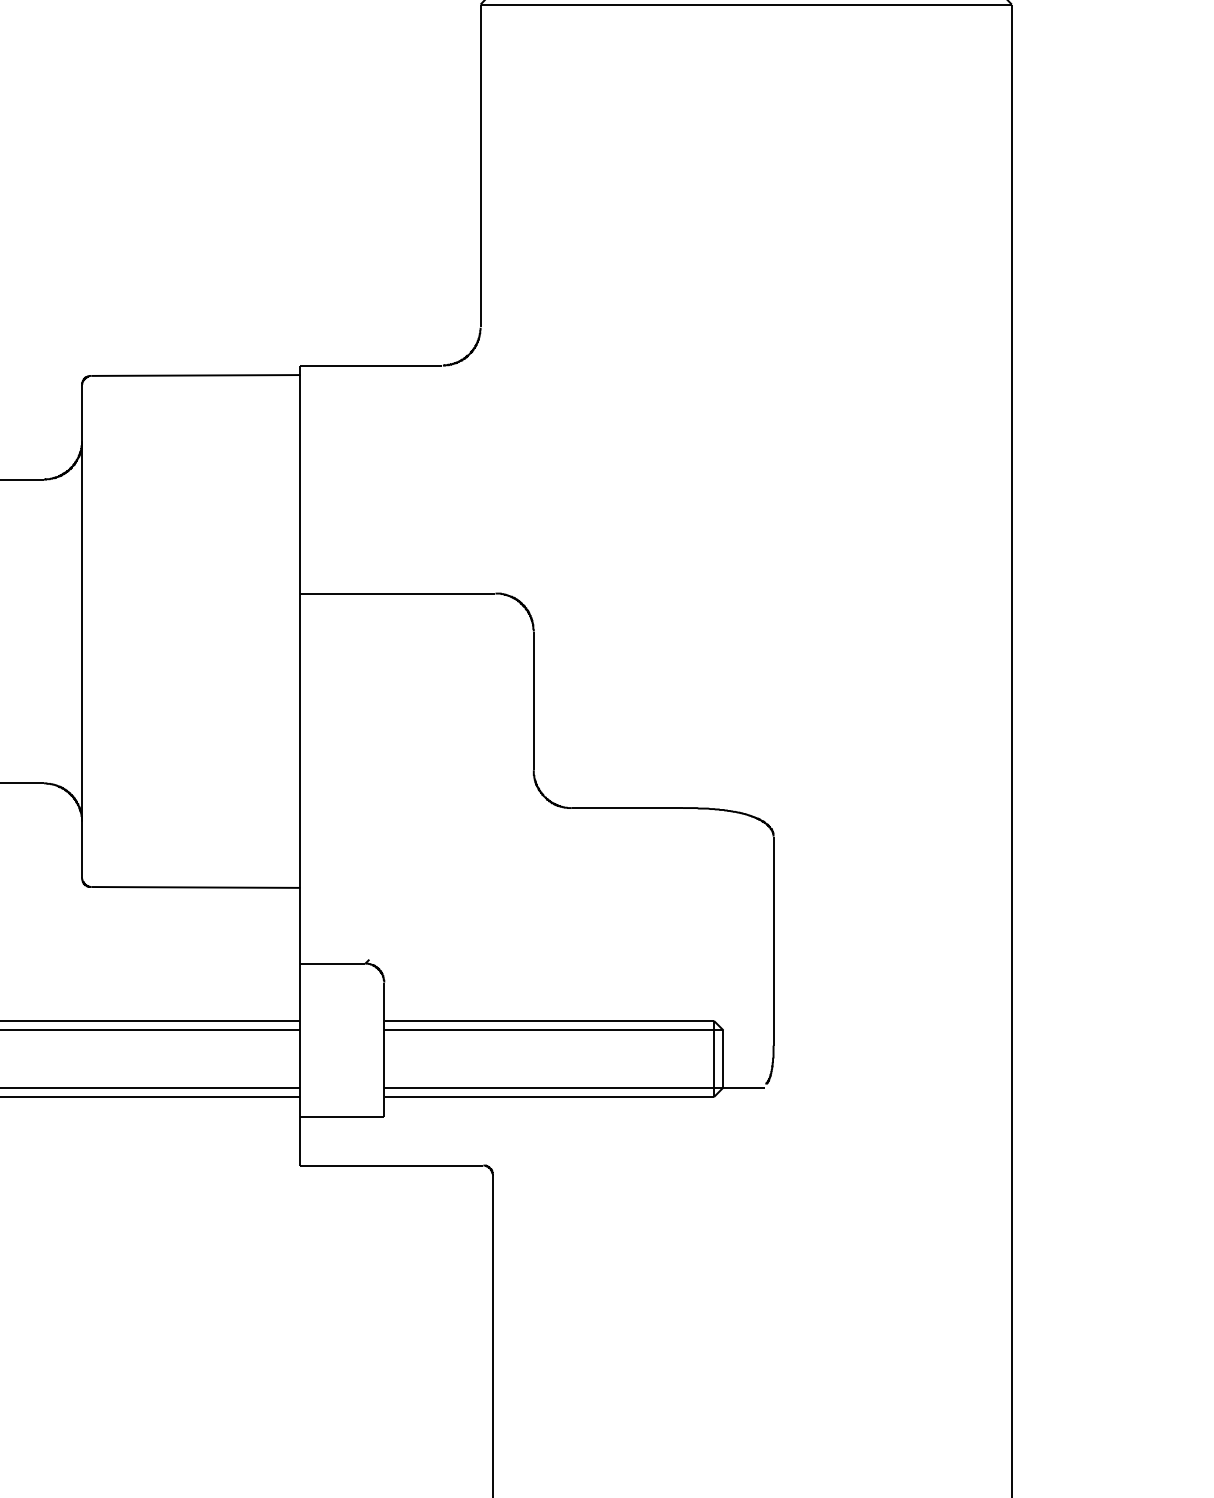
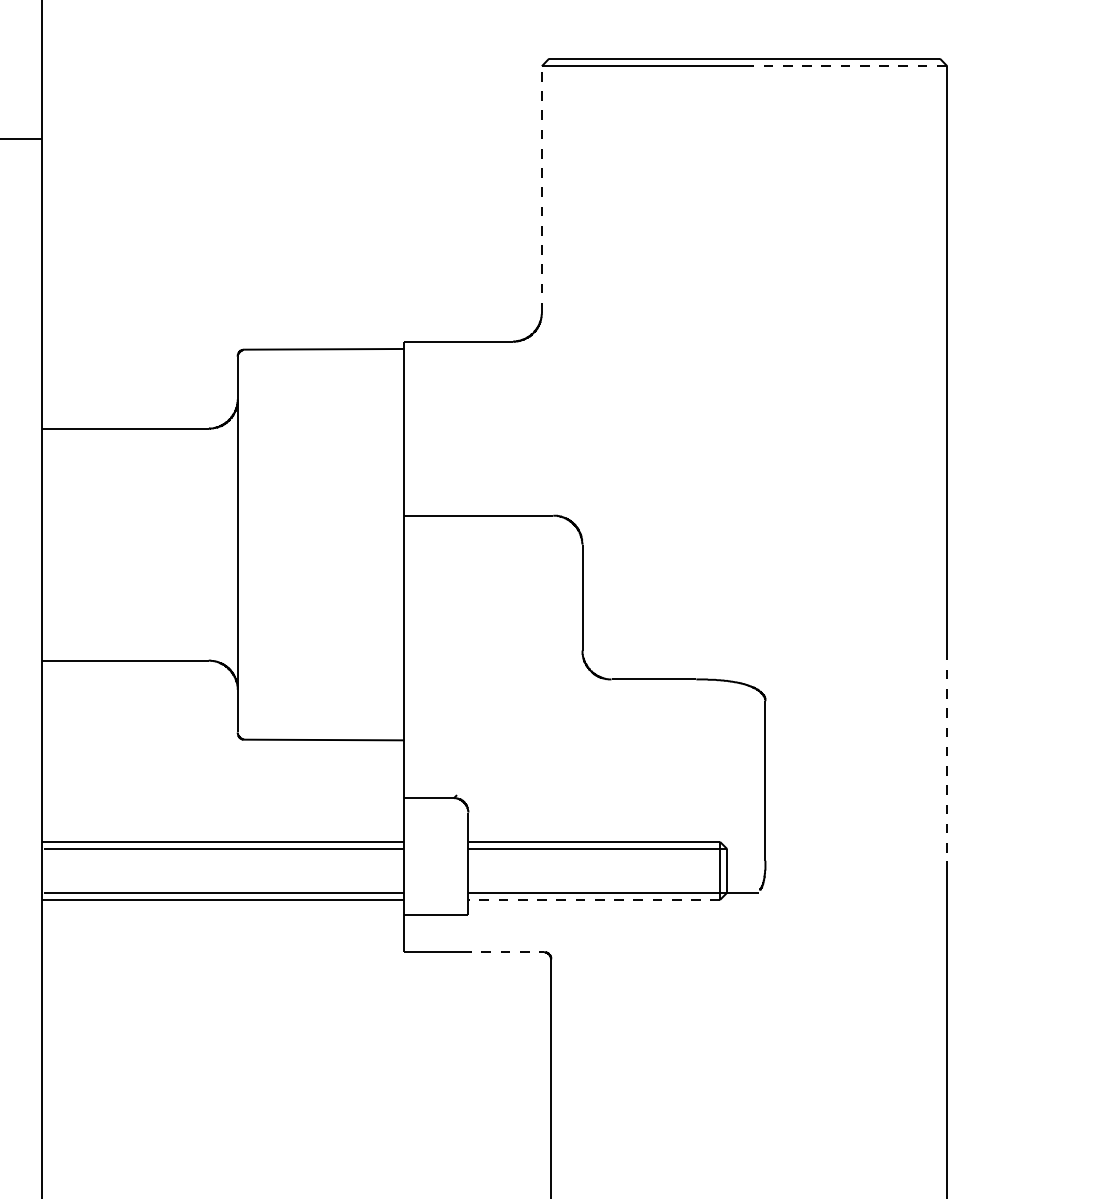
line: (879, 4) -> (846, 66), solid -> dashed
line: (480, 164) -> (541, 188), solid -> dashed
line: (1012, 909) -> (947, 756), solid -> dashed
line: (549, 1096) -> (594, 899), solid -> dashed
line: (430, 1165) -> (503, 952), solid -> dashed

